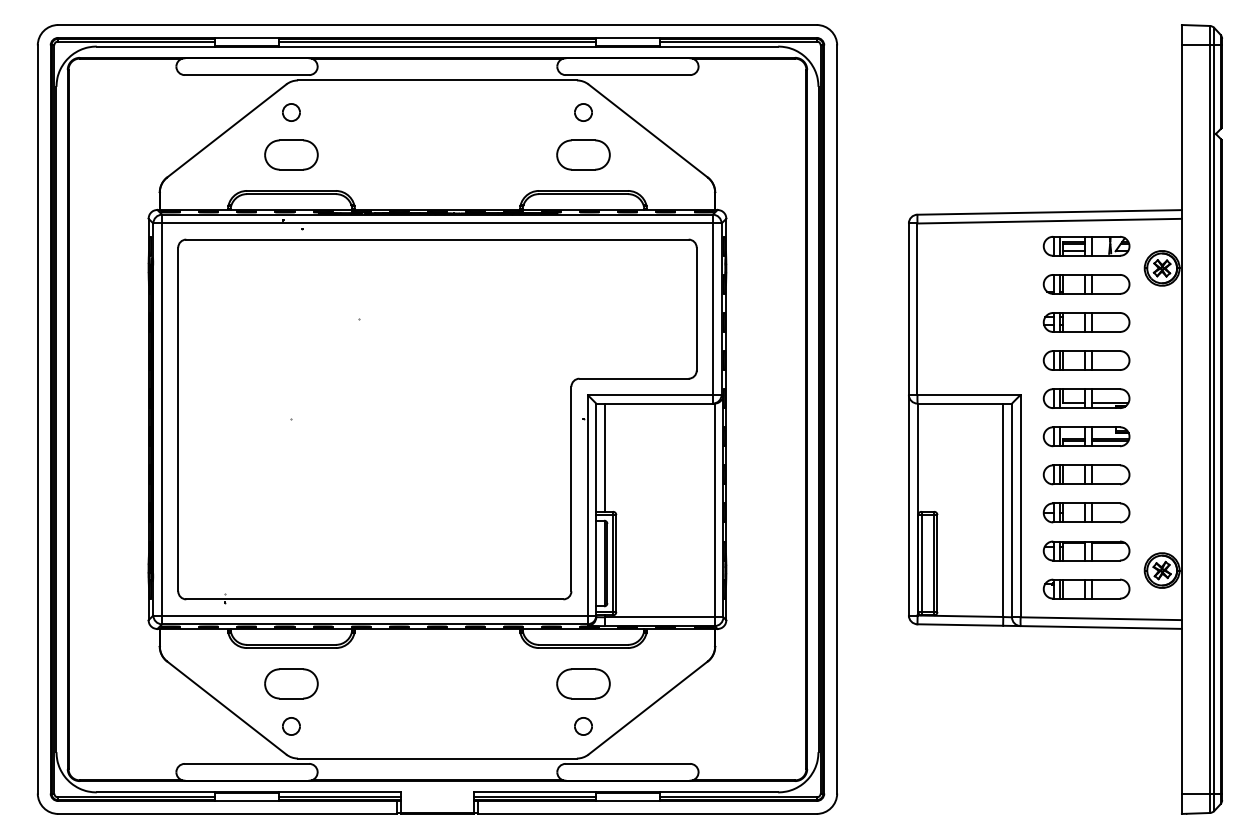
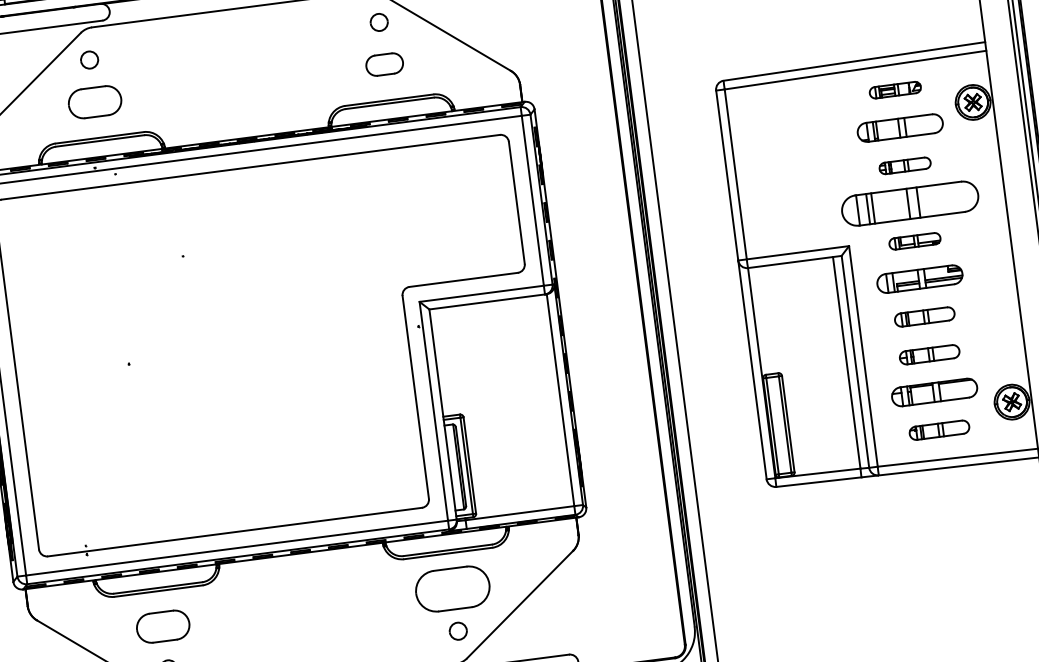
part: (583, 154) -> (384, 64), size x0.7
part: (1086, 245) -> (895, 89), size x0.6
part: (1086, 322) -> (905, 165), size x0.6
part: (1086, 360) -> (909, 203), size x1.6
part: (1086, 398) -> (914, 241), size x0.6
line: (605, 457) -> (445, 361), removed
part: (1086, 474) -> (924, 316), size x0.7
part: (1086, 512) -> (929, 354), size x0.7
part: (1086, 588) -> (939, 429), size x0.7
part: (583, 683) -> (452, 588), size x1.4

